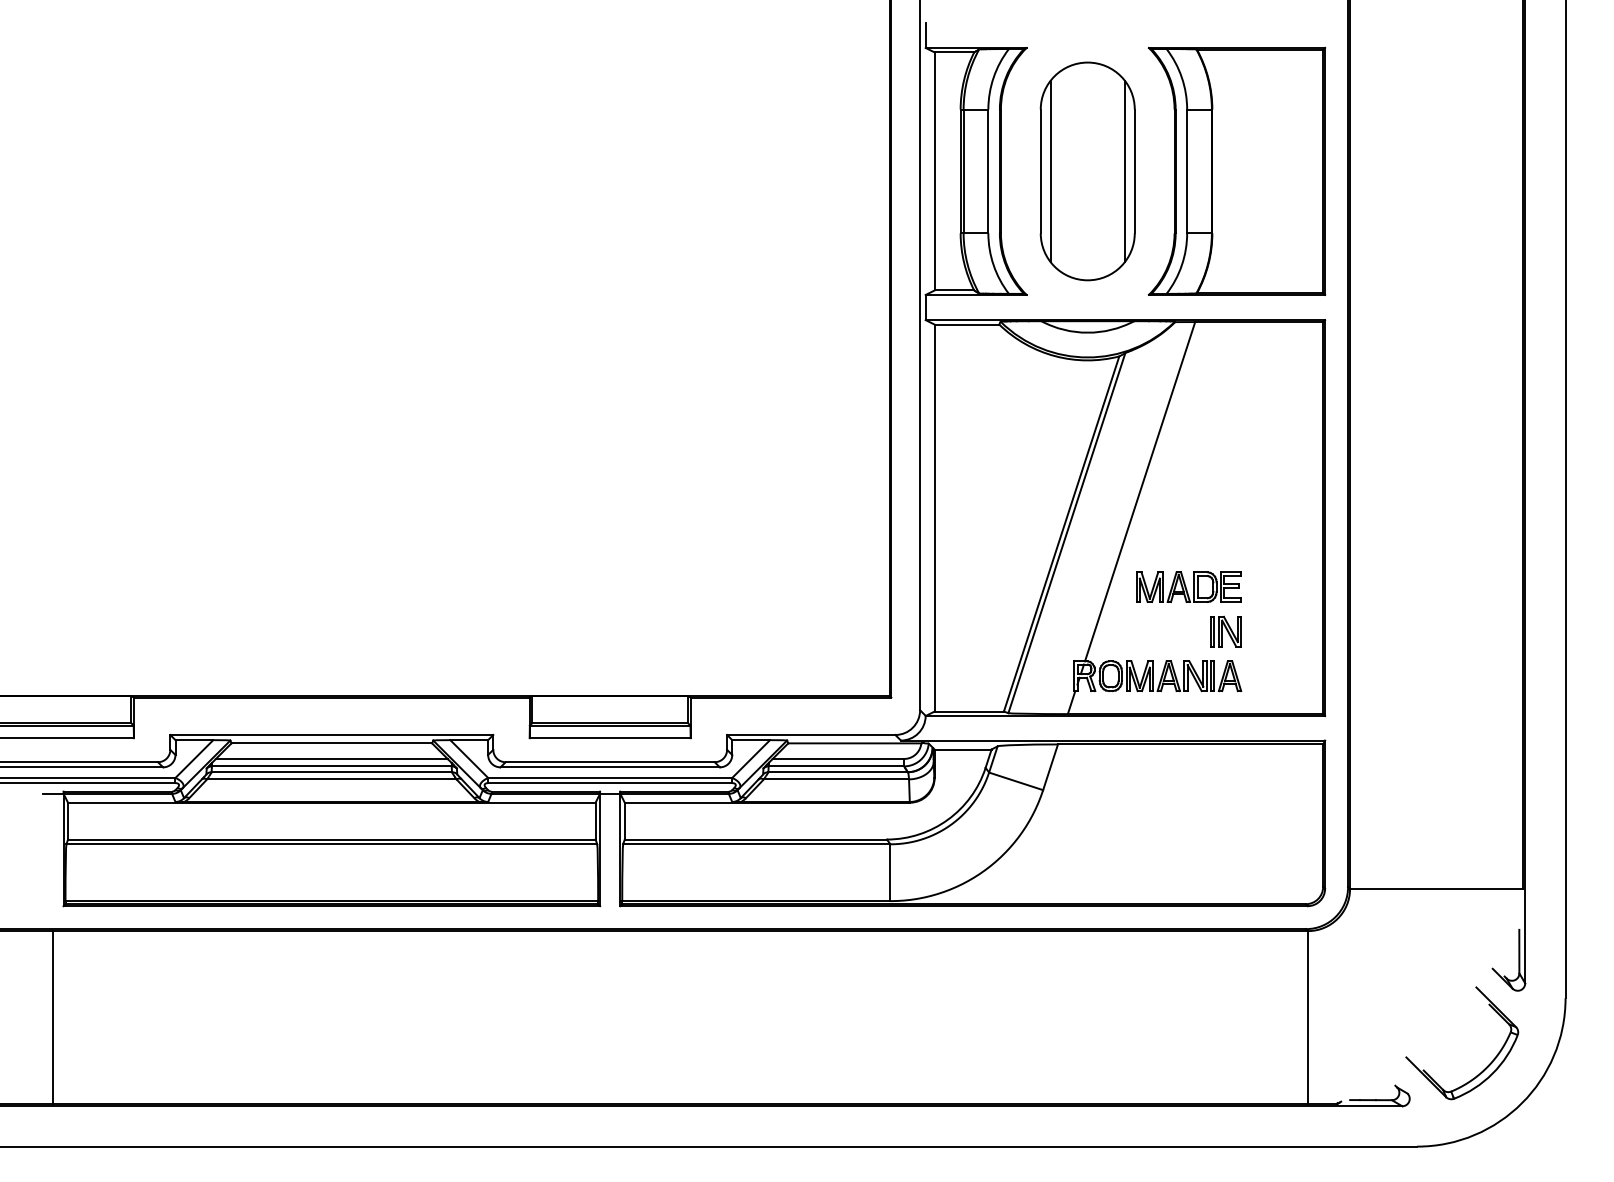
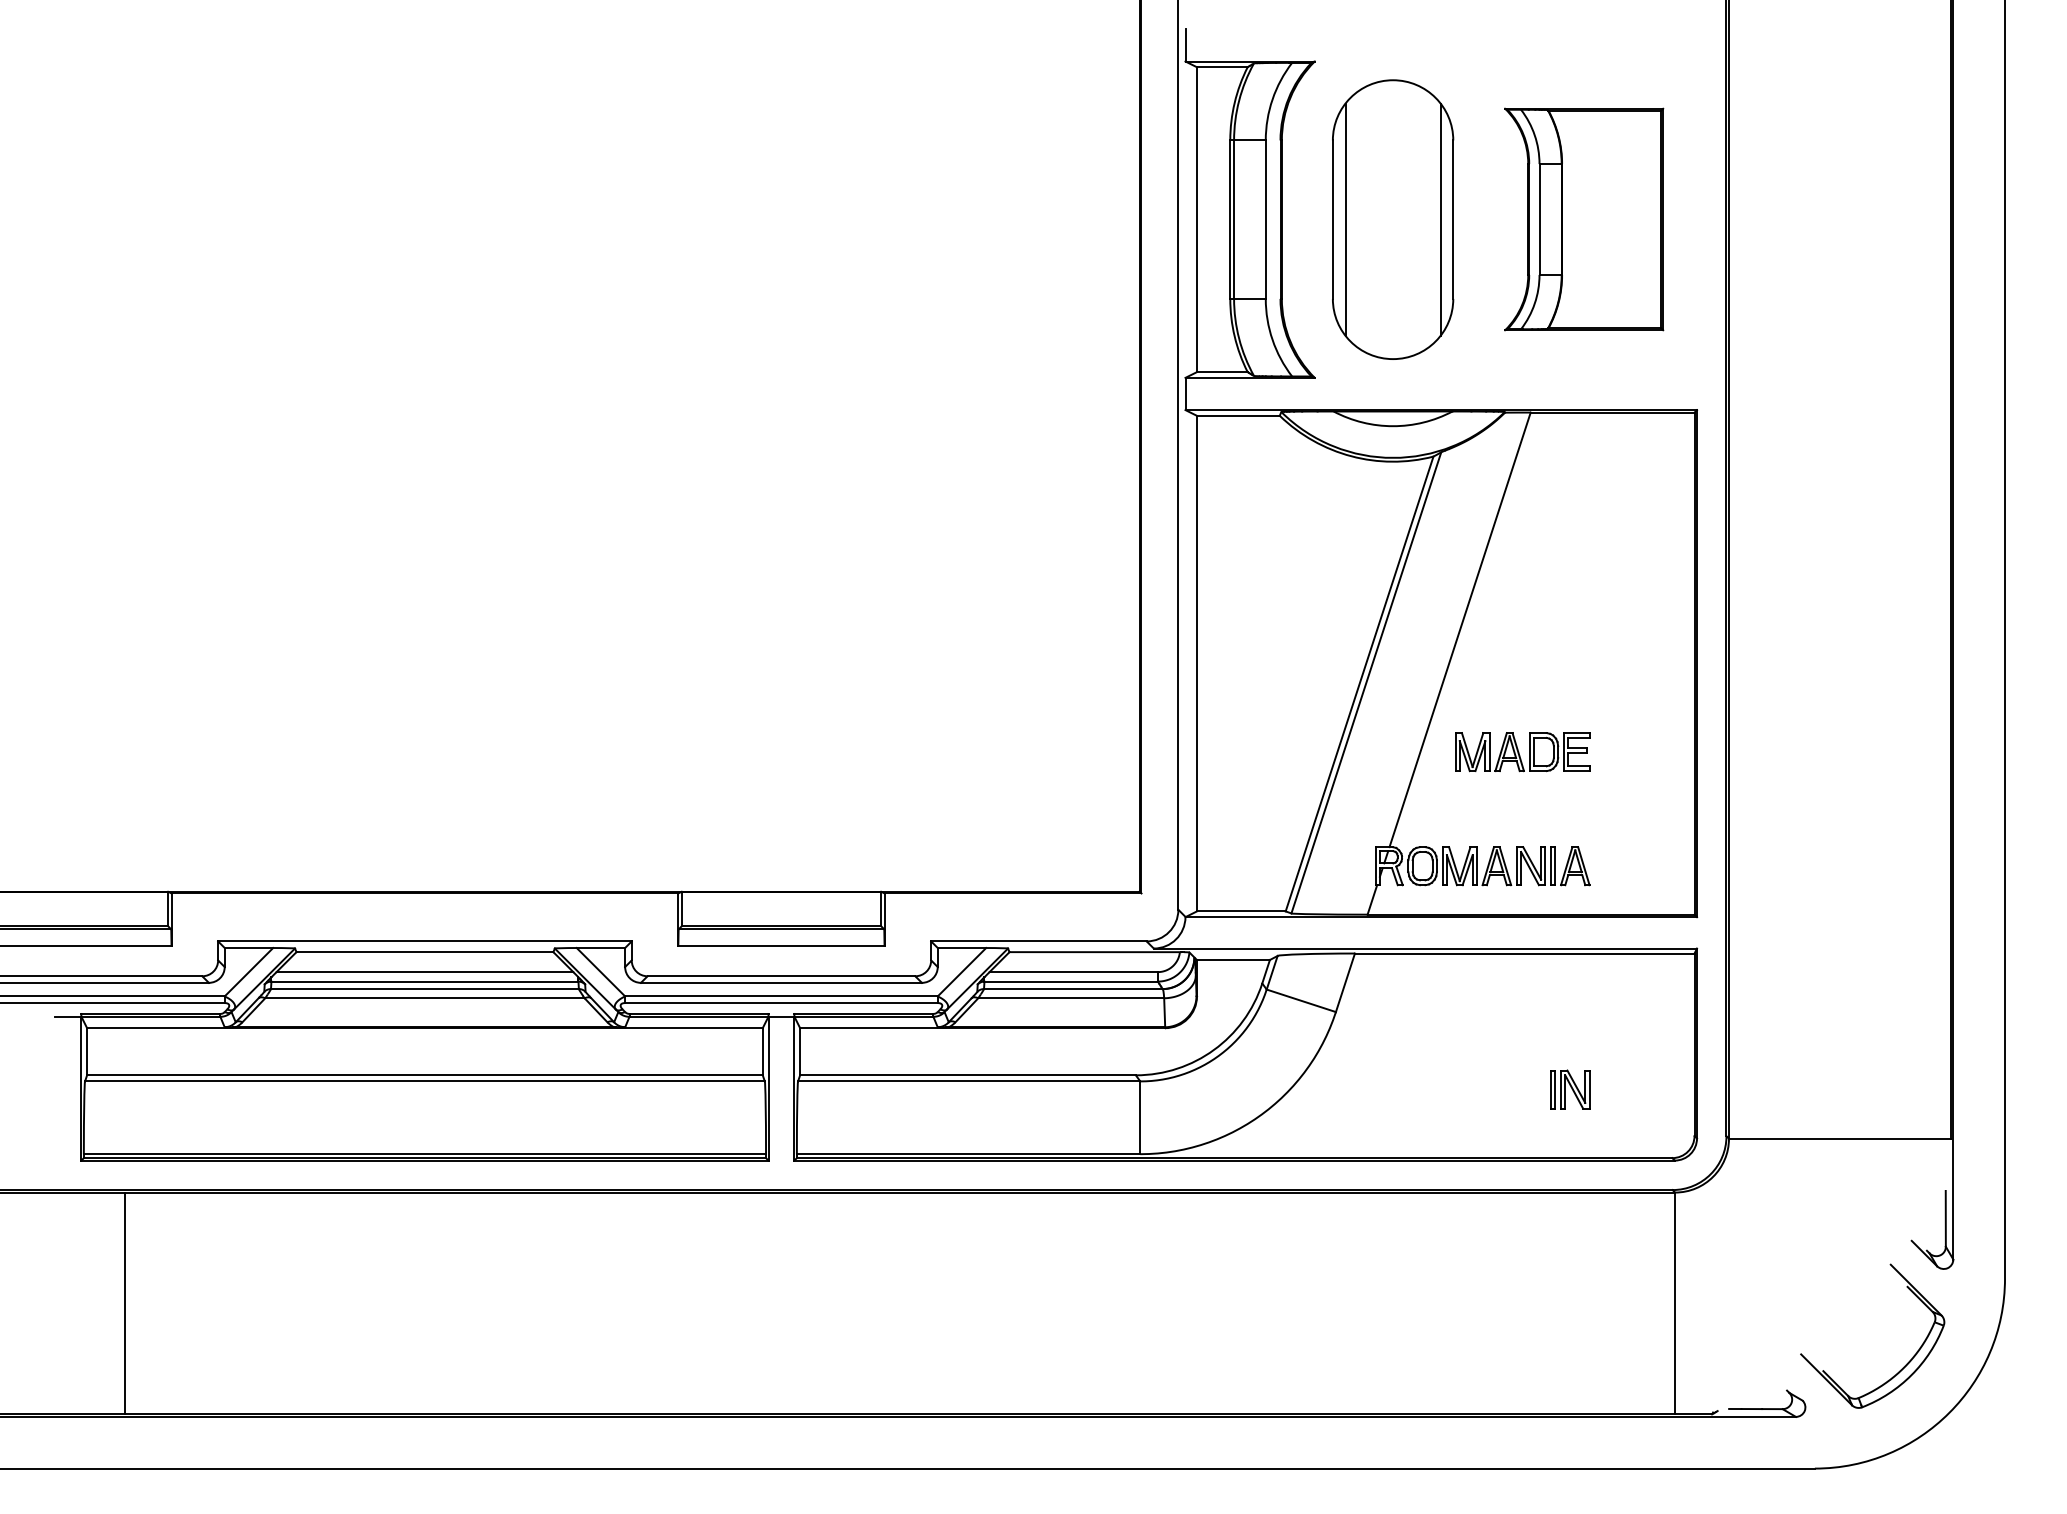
part: (1236, 170) -> (1583, 218), size x0.7
part: (1225, 631) -> (1569, 1089), moved
line: (53, 1017) -> (124, 1303), moved

